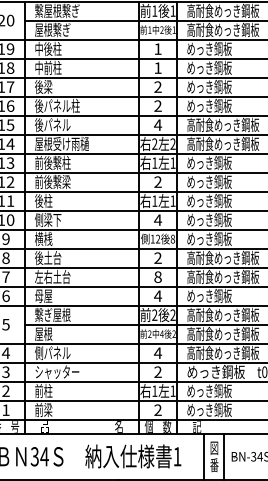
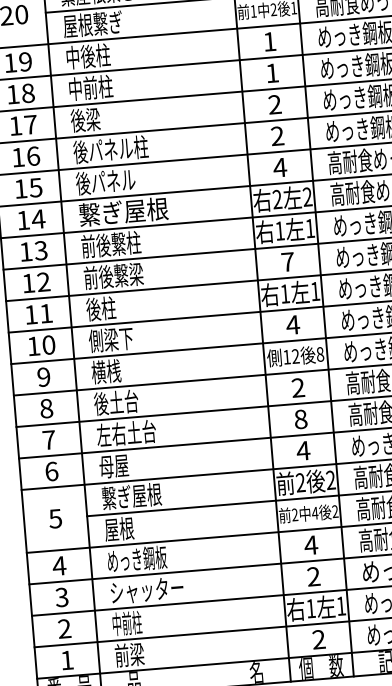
text: (61, 143) -> (122, 211), 屋根受け雨樋 -> 繋ぎ屋根
text: (157, 181) -> (286, 261), 2 -> 7
text: (52, 353) -> (136, 560), 側パネル -> めっき鋼板
text: (43, 390) -> (126, 622), 前柱 -> 中前柱

